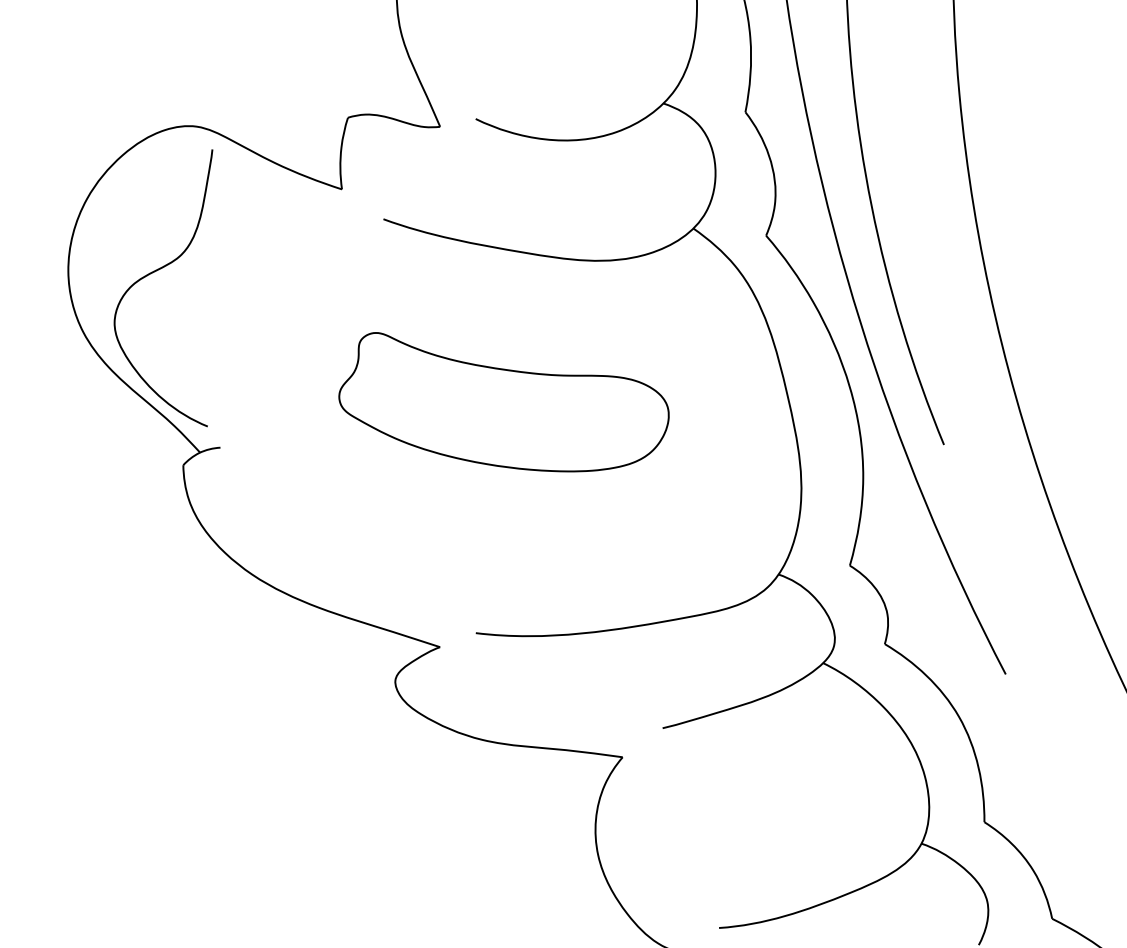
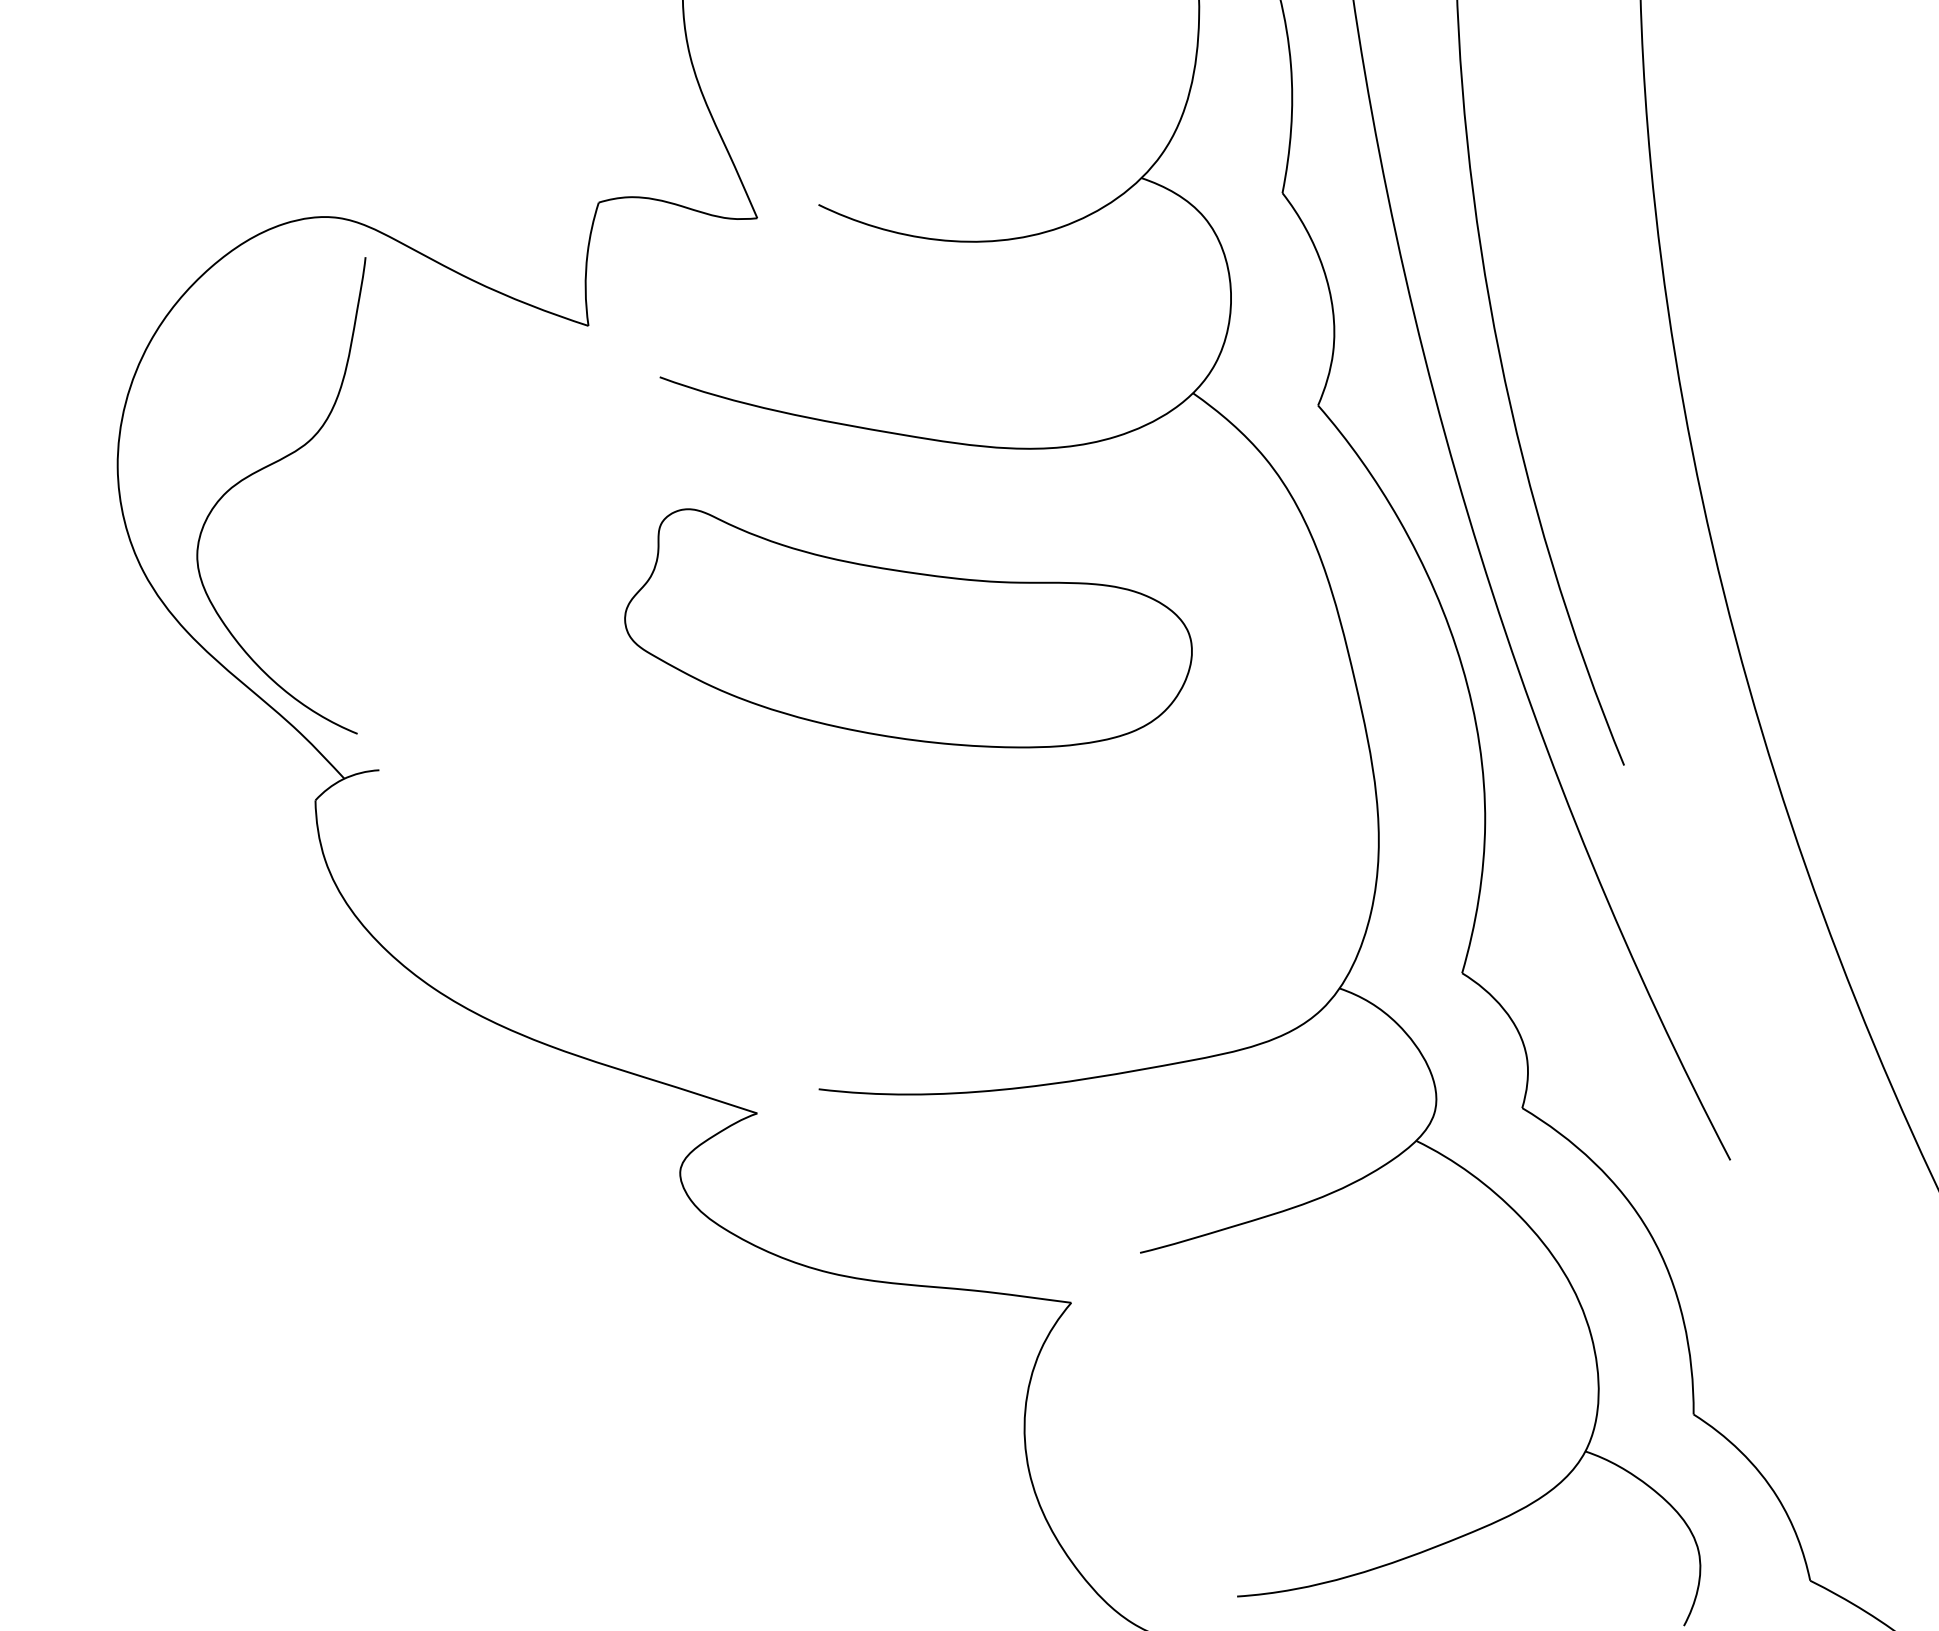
part: (503, 402) -> (907, 628), moved

